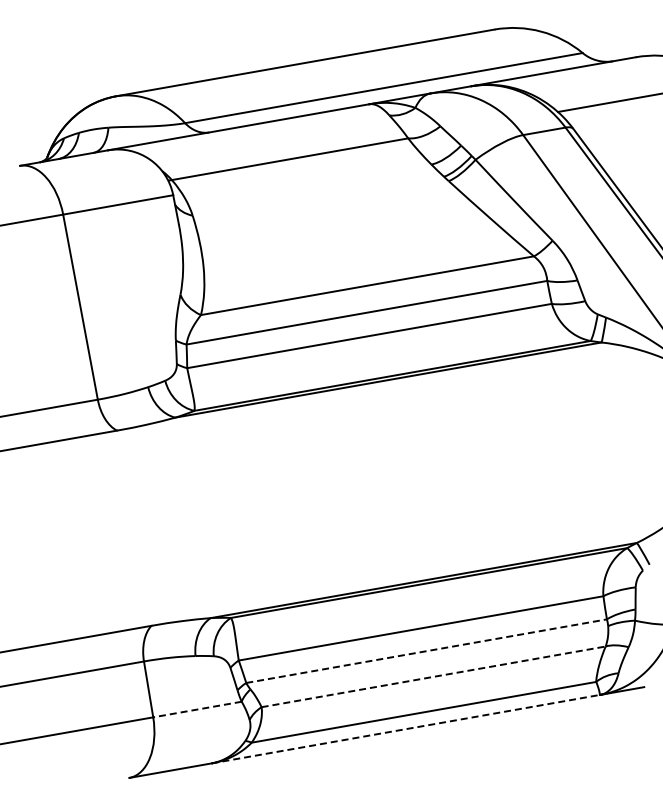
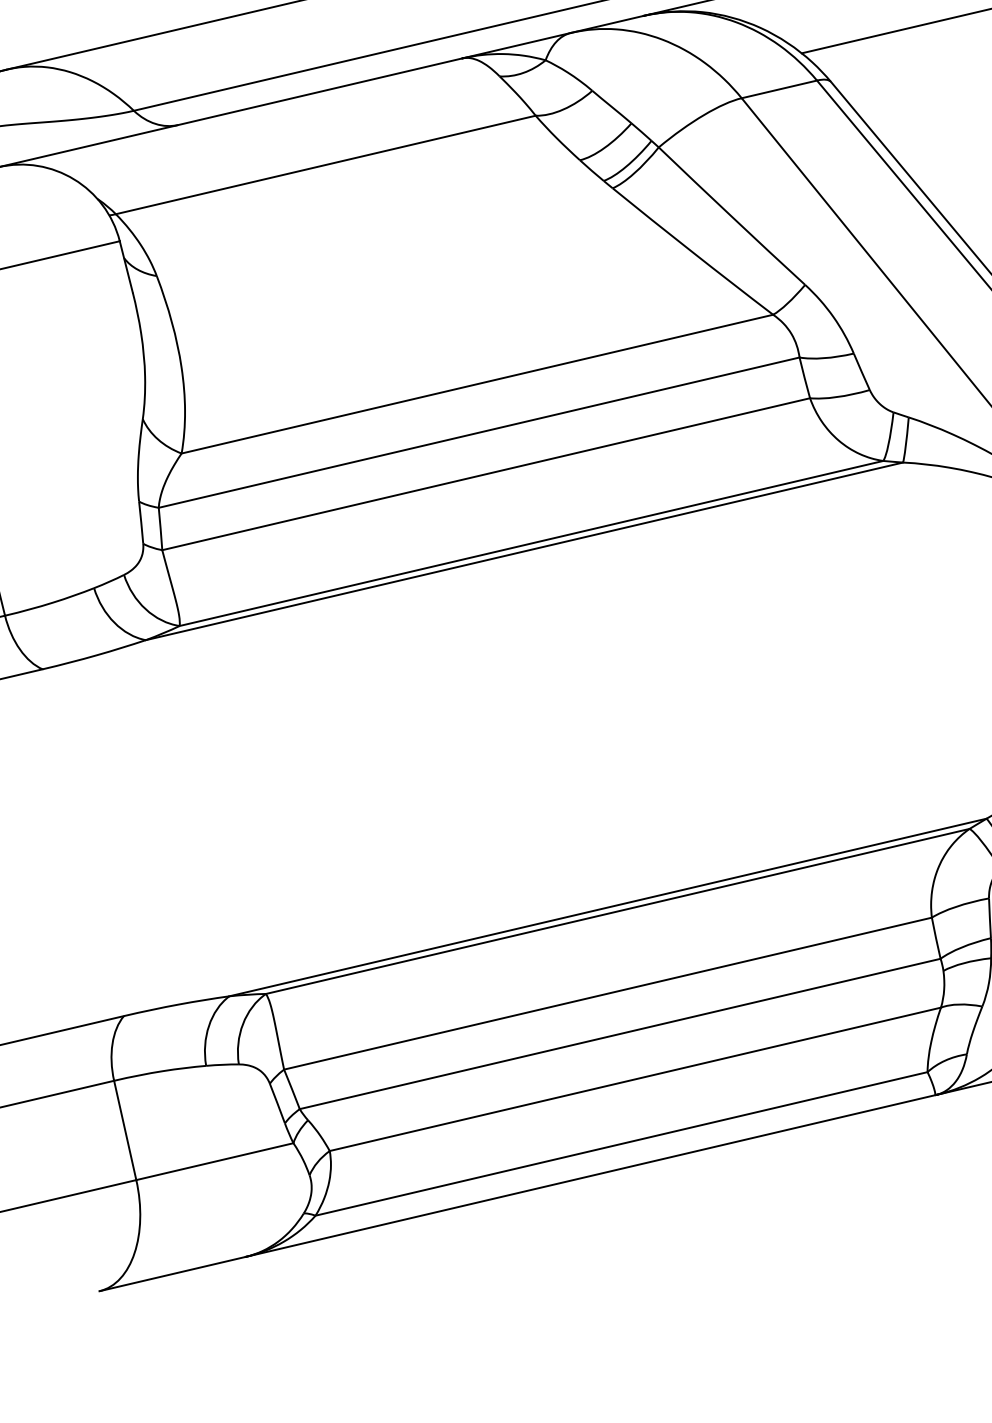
line: (427, 651) -> (621, 1034), dashed -> solid
line: (433, 676) -> (635, 1078), dashed -> solid
line: (197, 709) -> (214, 1161), dashed -> solid
line: (406, 729) -> (591, 1176), dashed -> solid

